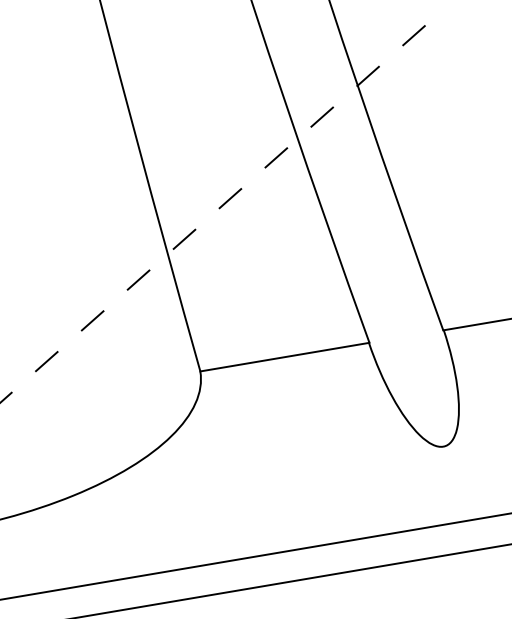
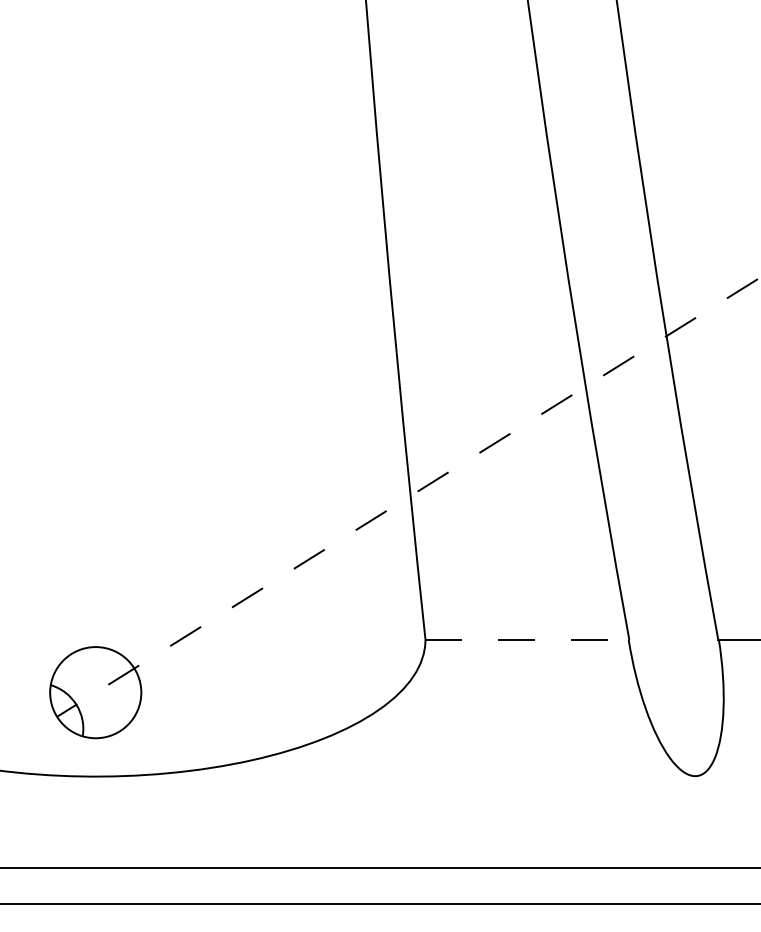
line: (284, 356) -> (527, 639), solid -> dashed

